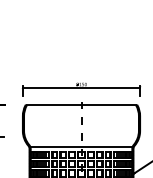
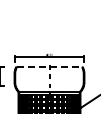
line: (81, 105) -> (49, 67), solid -> dashed

